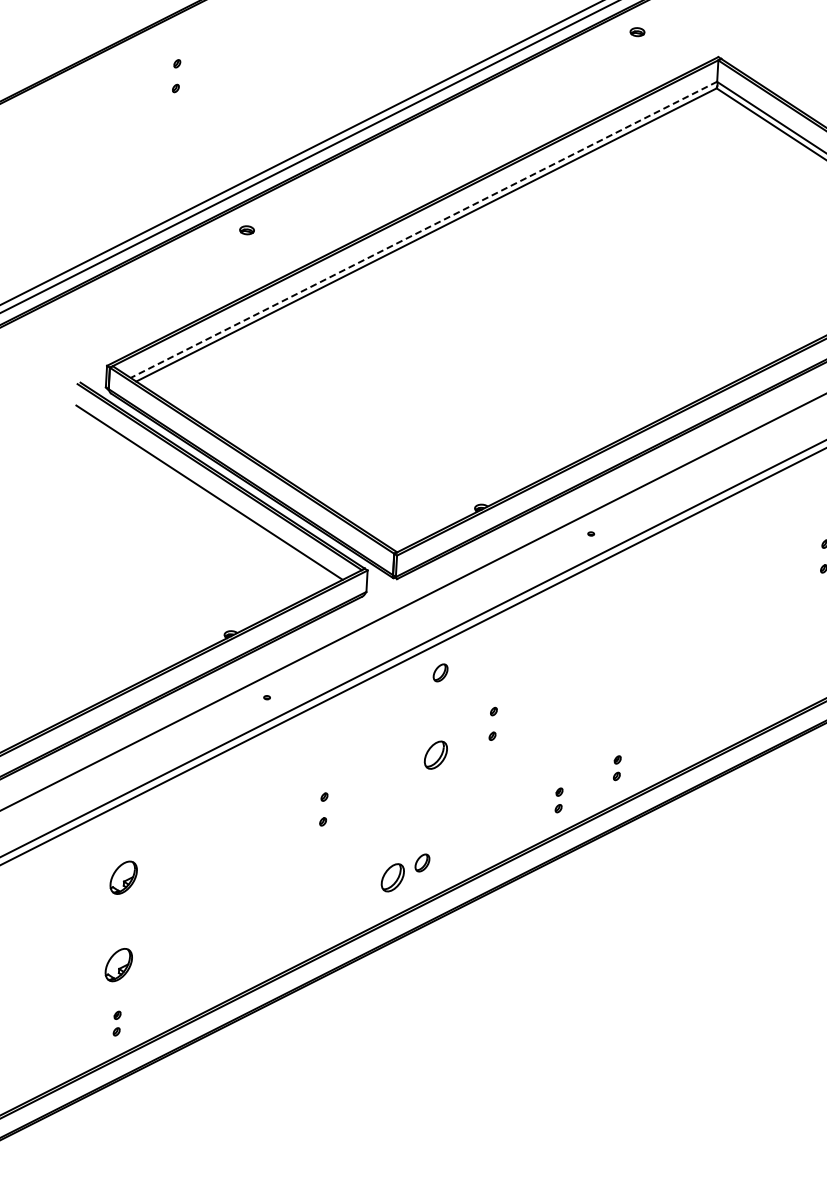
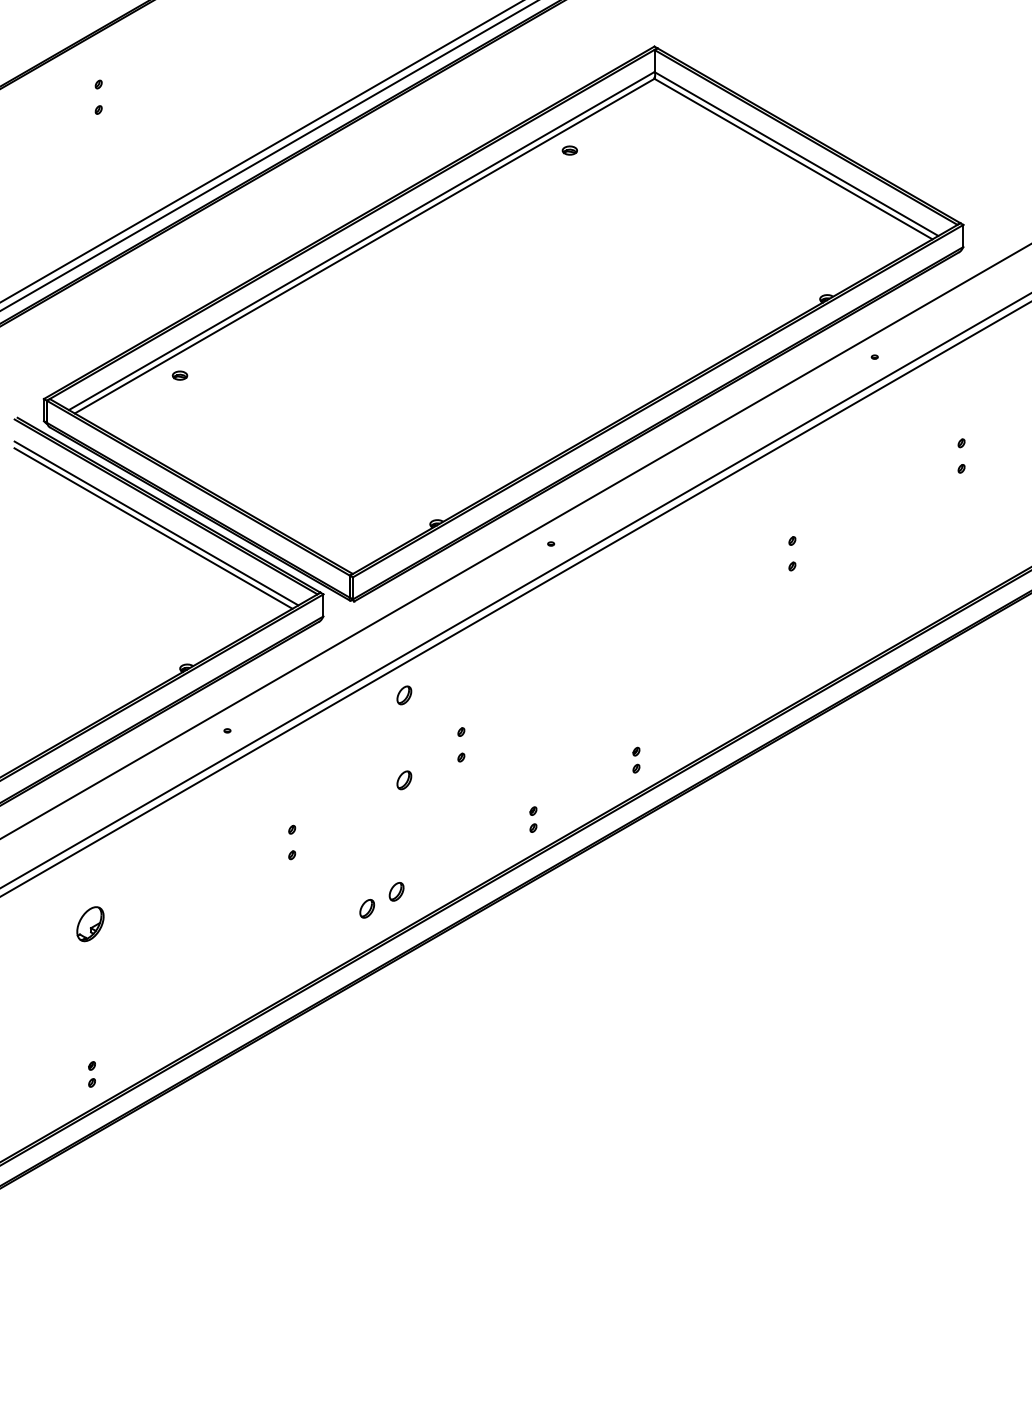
part: (637, 32) -> (569, 150), moved
part: (246, 230) -> (179, 375), moved
line: (423, 230) -> (361, 241), dashed -> solid
line: (206, 497) -> (153, 528), added
part: (436, 755) -> (404, 780), size x0.62
part: (617, 767) -> (636, 759), moved
part: (393, 877) -> (367, 908), size x0.62
part: (118, 965) -> (90, 1014), removed

